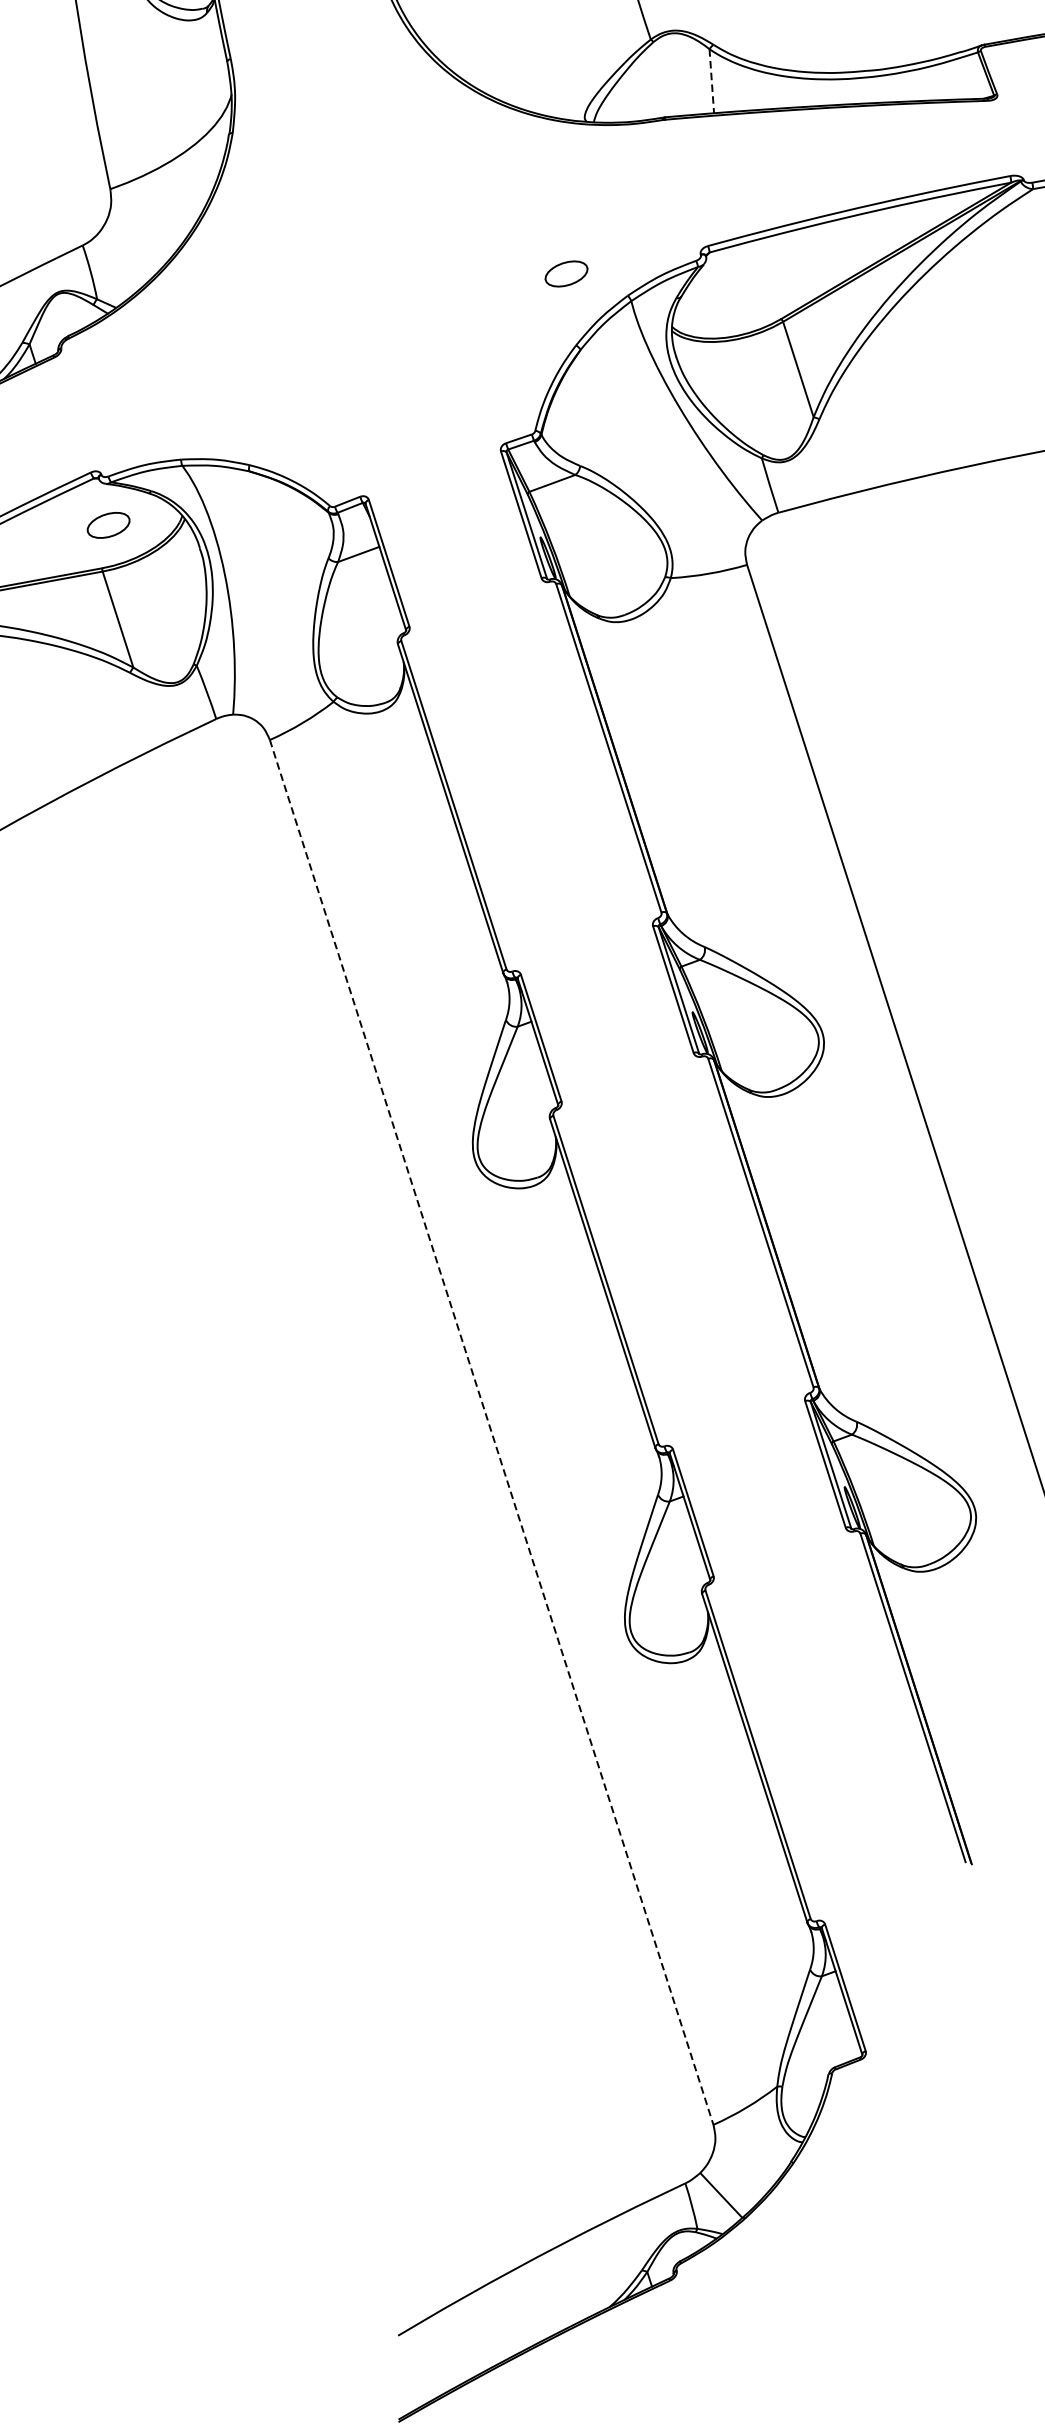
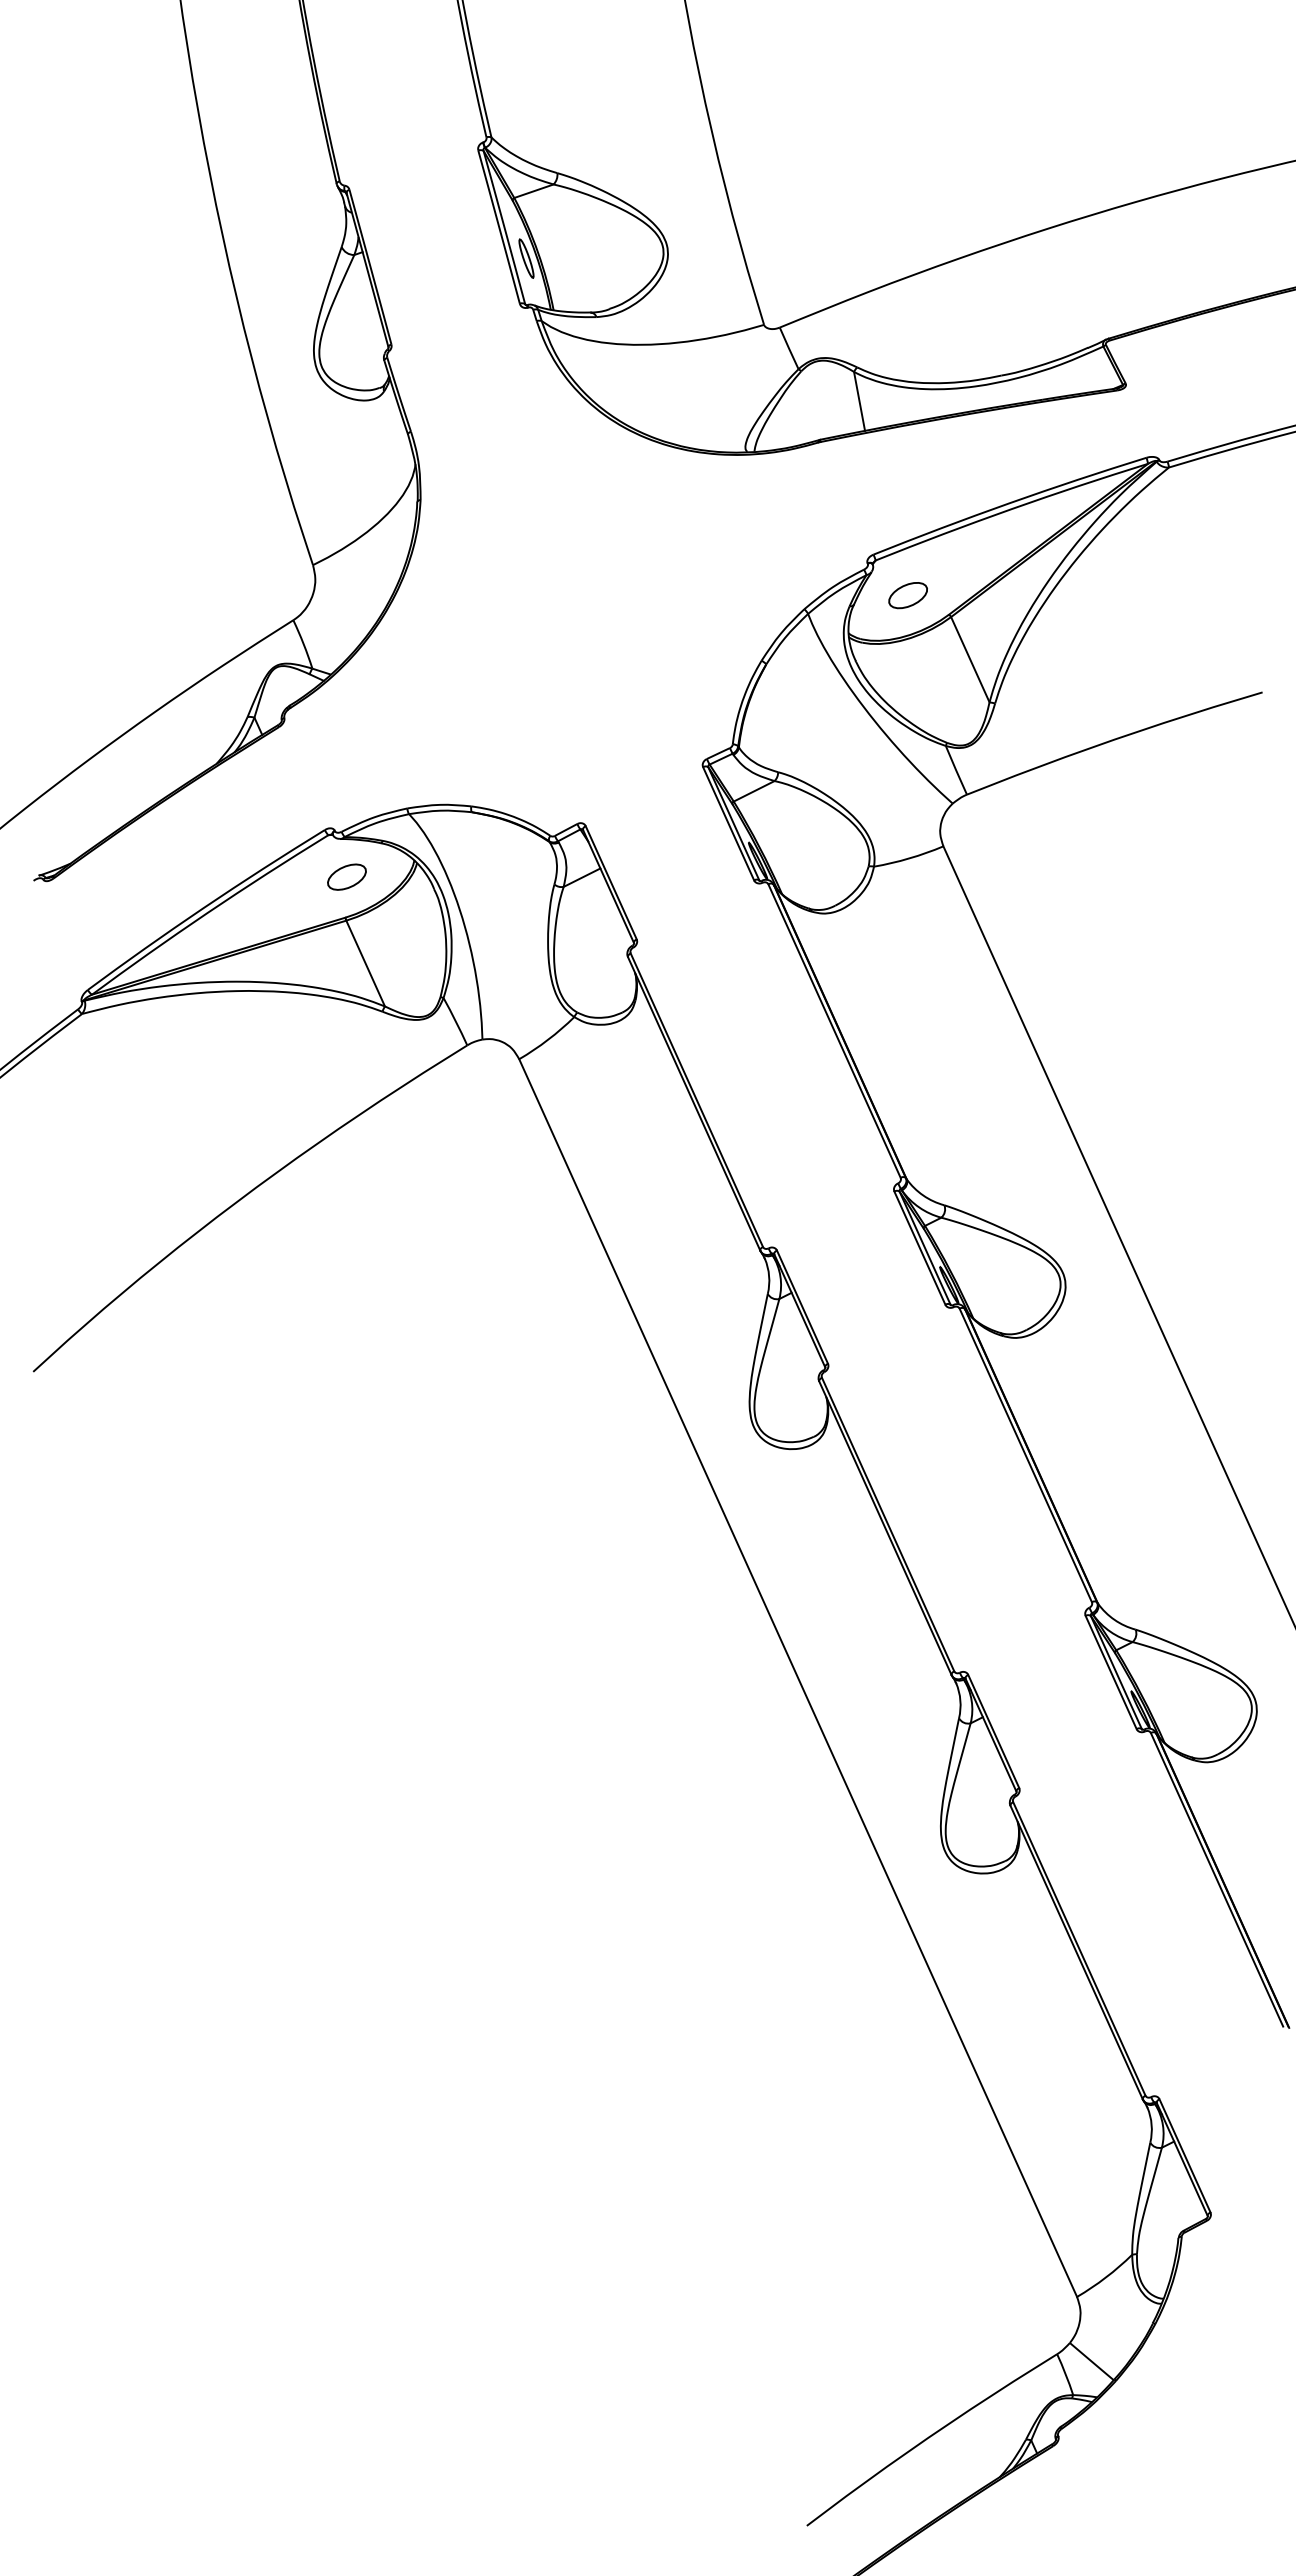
line: (711, 81) -> (859, 401), dashed -> solid
part: (565, 273) -> (907, 595), moved
line: (492, 1432) -> (798, 1678), dashed -> solid

